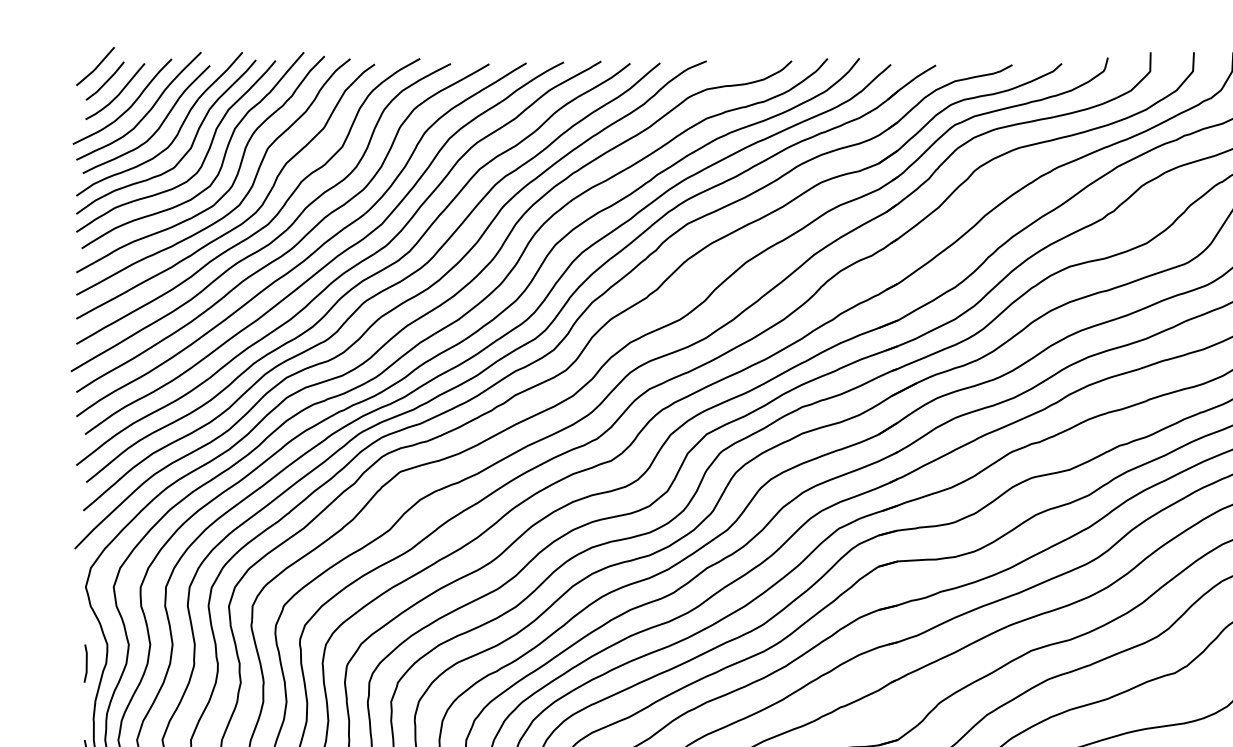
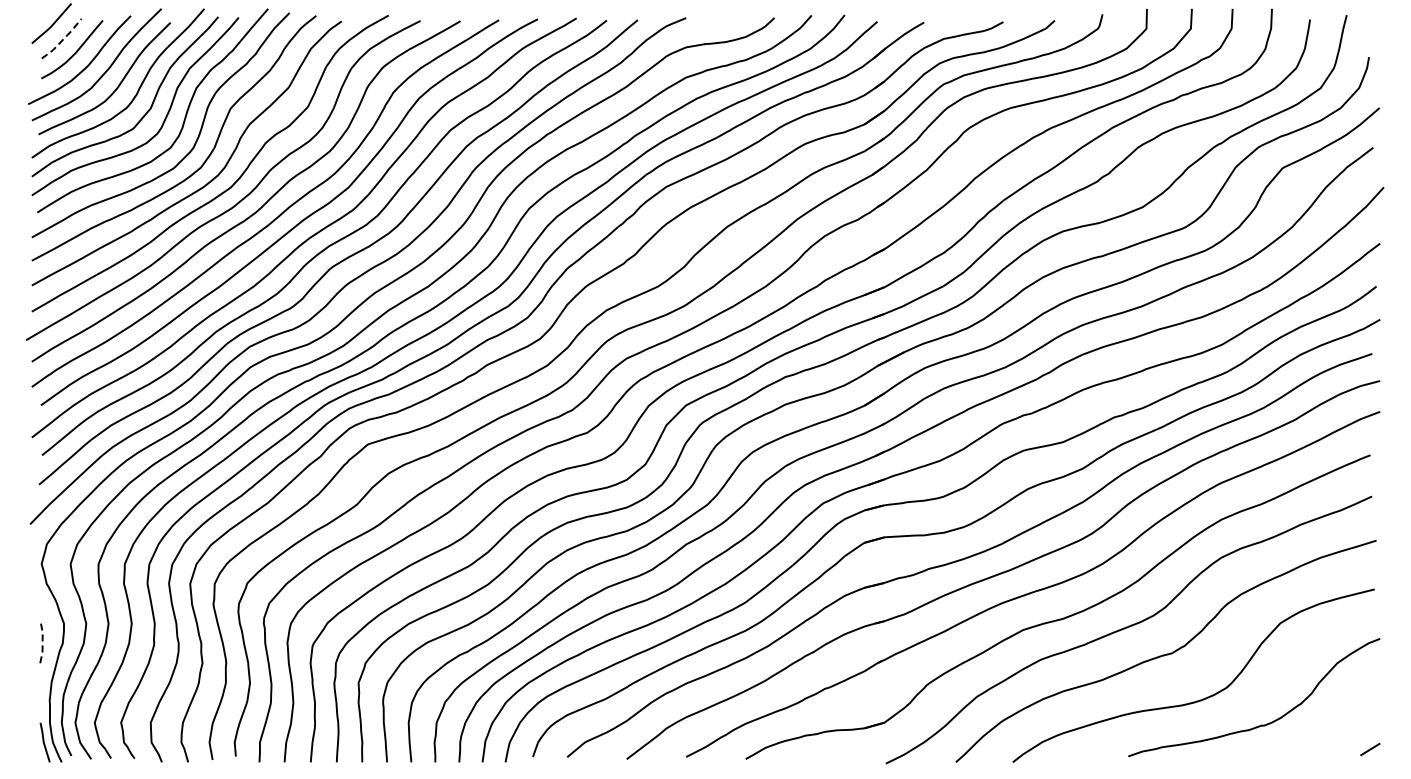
line: (105, 82) -> (62, 40), solid -> dashed
line: (86, 663) -> (42, 643), solid -> dashed

